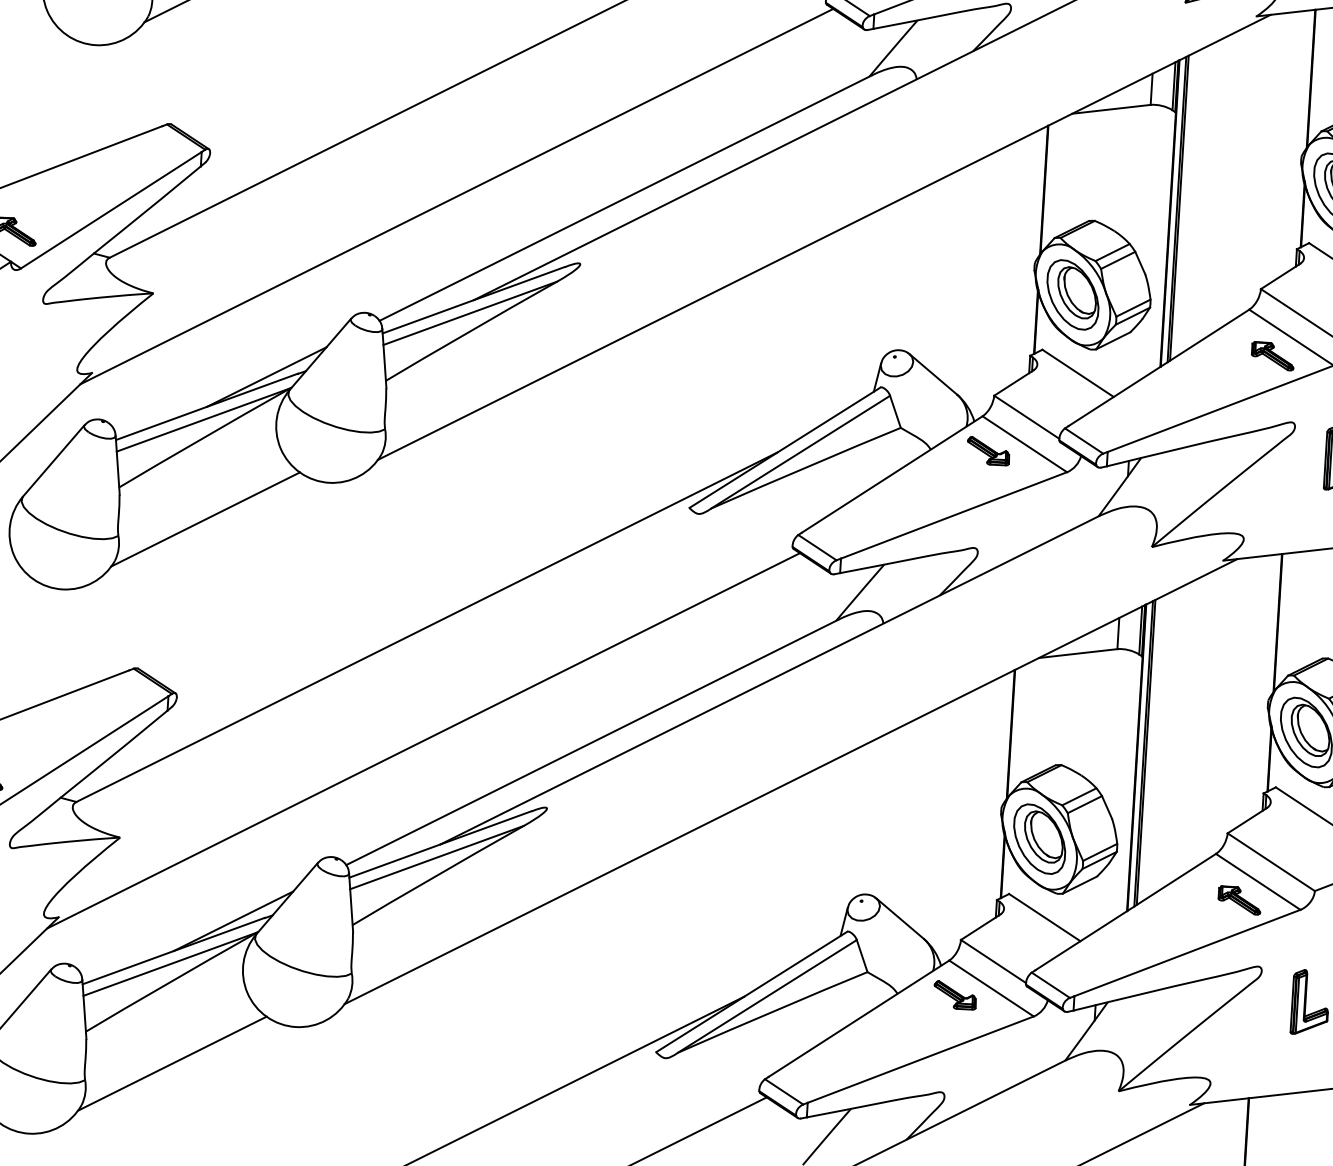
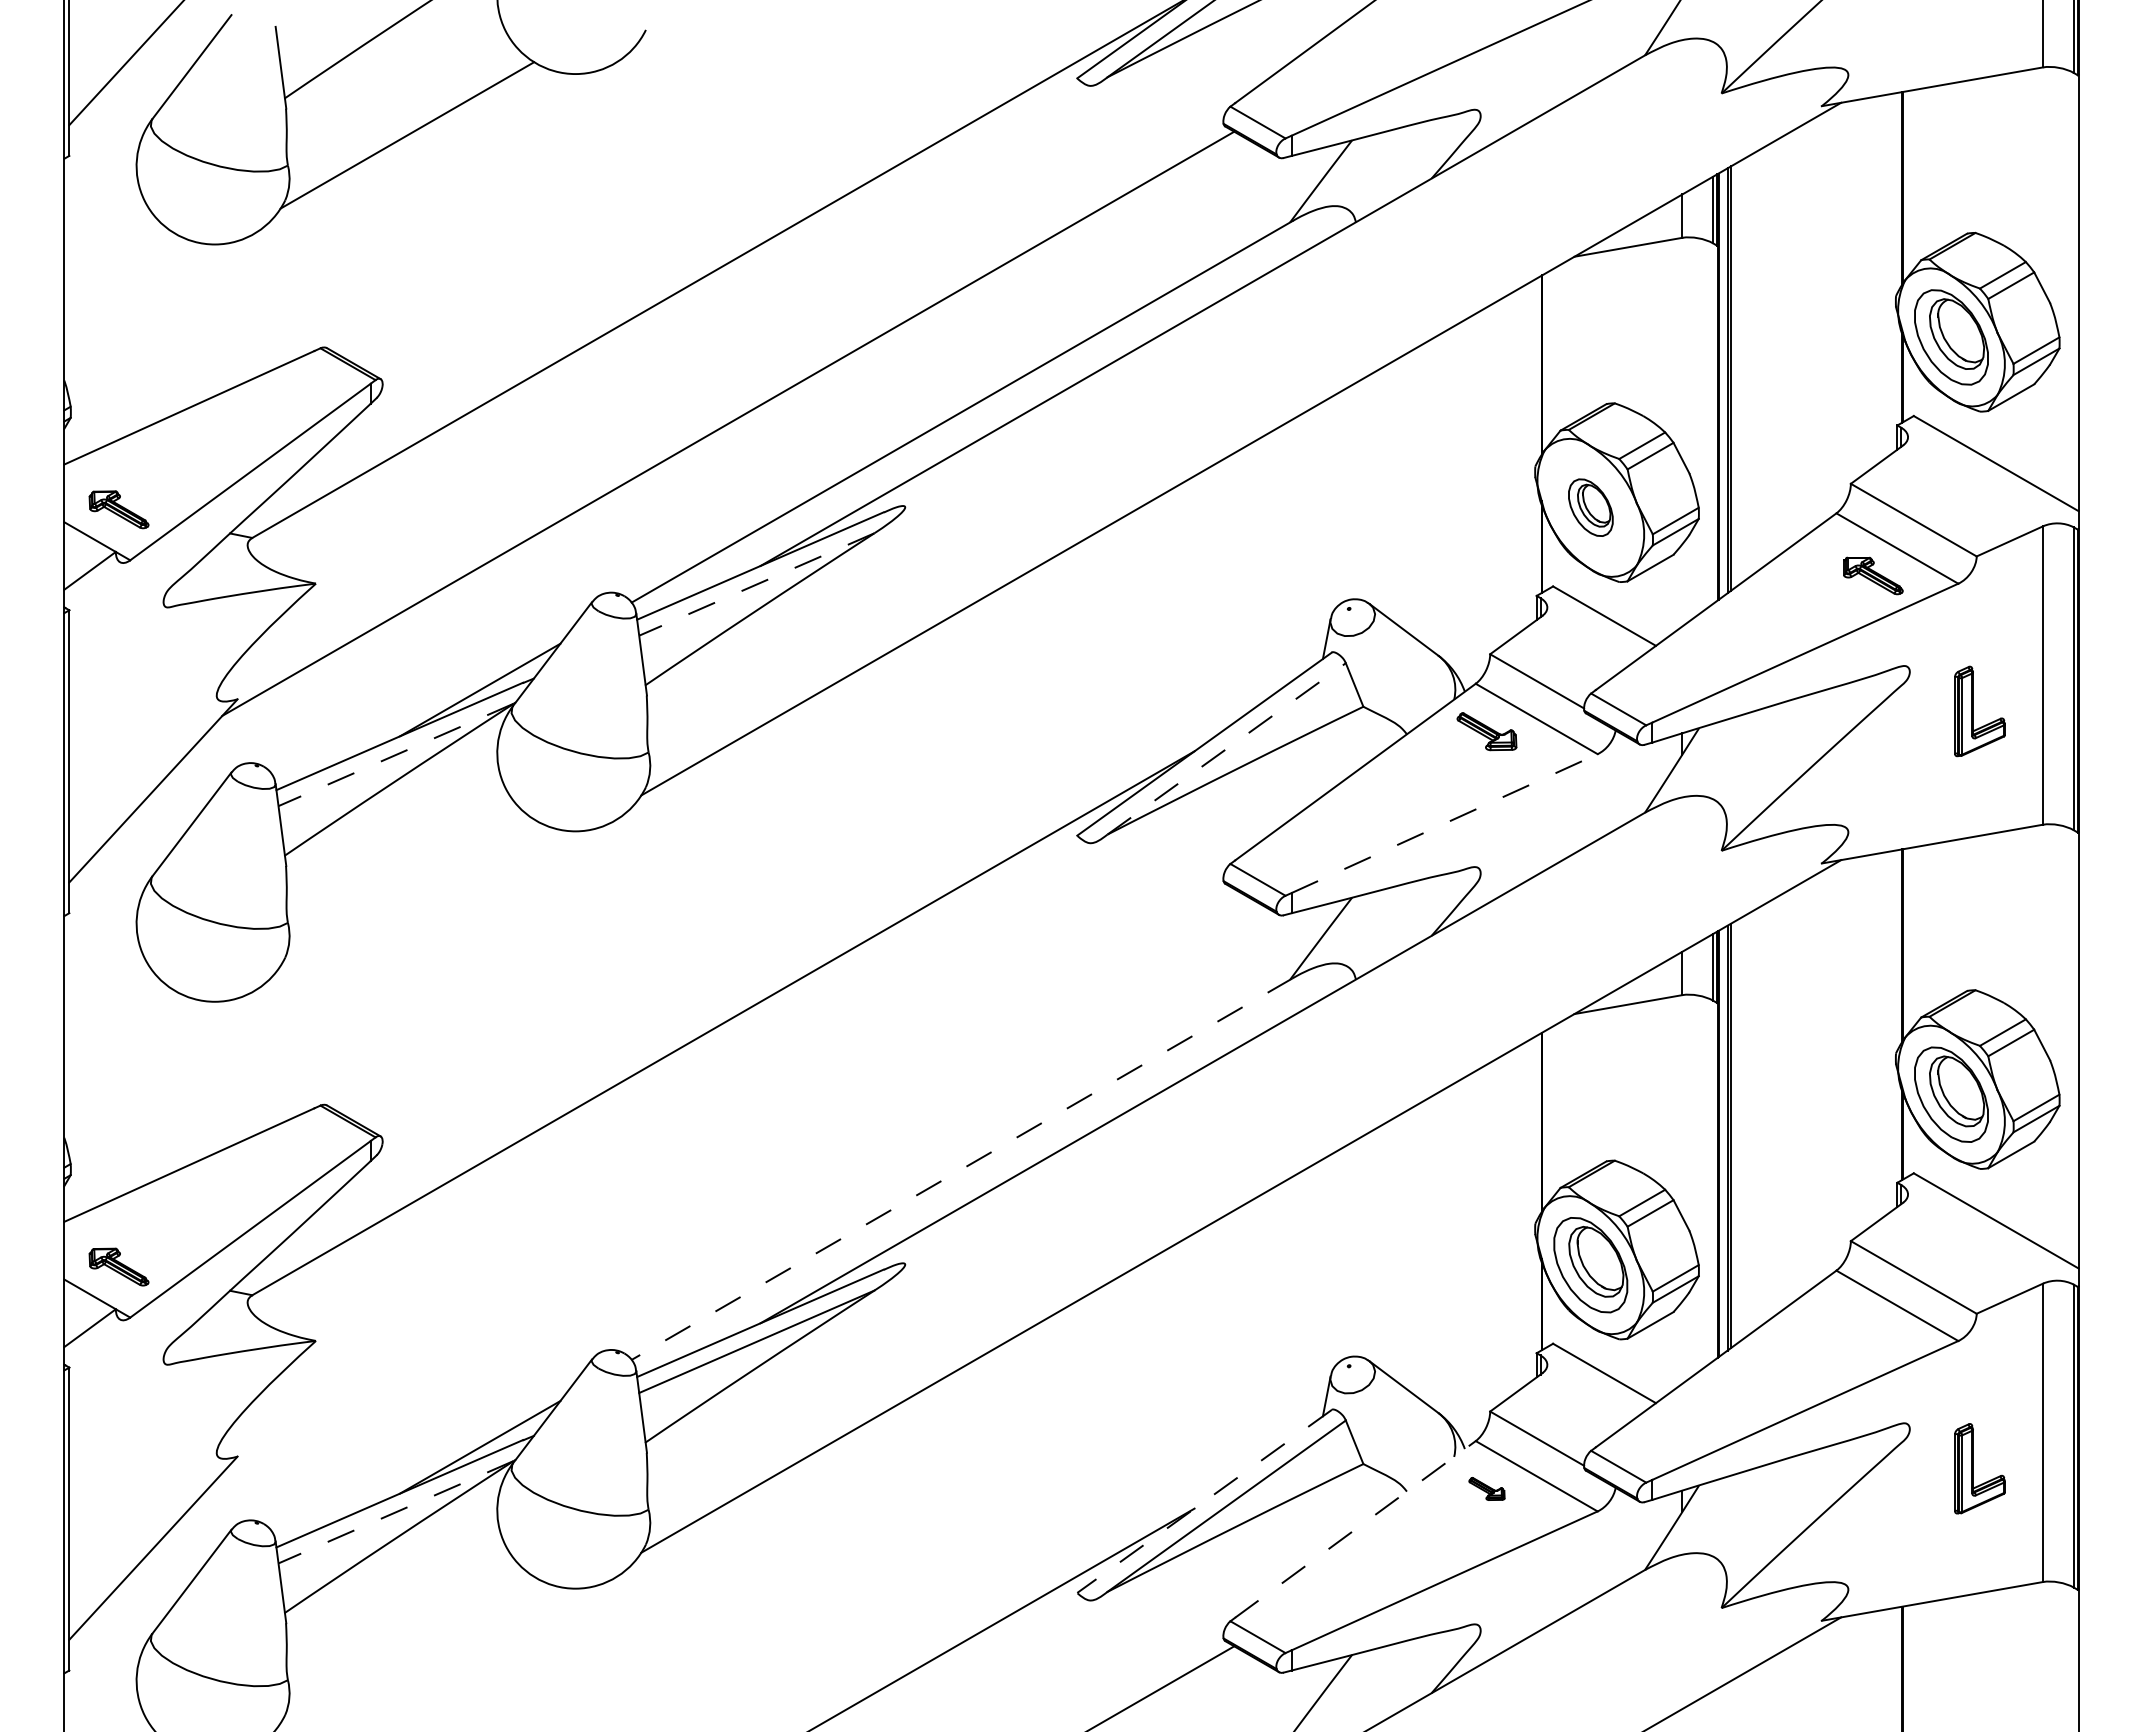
part: (1072, 294) -> (1590, 507), size x0.6
line: (470, 313) -> (756, 584), solid -> dashed
line: (203, 420) -> (395, 755), solid -> dashed
line: (800, 451) -> (1226, 748), solid -> dashed
line: (954, 515) -> (1445, 823), solid -> dashed
line: (205, 519) -> (407, 892), removed
line: (423, 741) -> (728, 1181), removed
line: (592, 742) -> (962, 1169), solid -> dashed
part: (1239, 900) -> (1873, 1333), removed
line: (169, 964) -> (395, 1512), solid -> dashed
line: (751, 992) -> (1204, 1501), solid -> dashed
part: (954, 995) -> (1486, 1488), size x0.6
line: (858, 1018) -> (1355, 1529), solid -> dashed
line: (172, 1063) -> (407, 1649), removed

